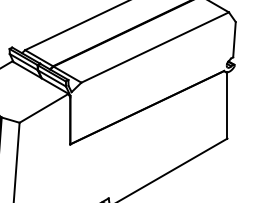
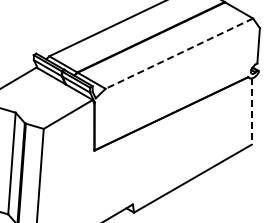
line: (155, 47) -> (179, 53), solid -> dashed
line: (227, 106) -> (251, 112), solid -> dashed

